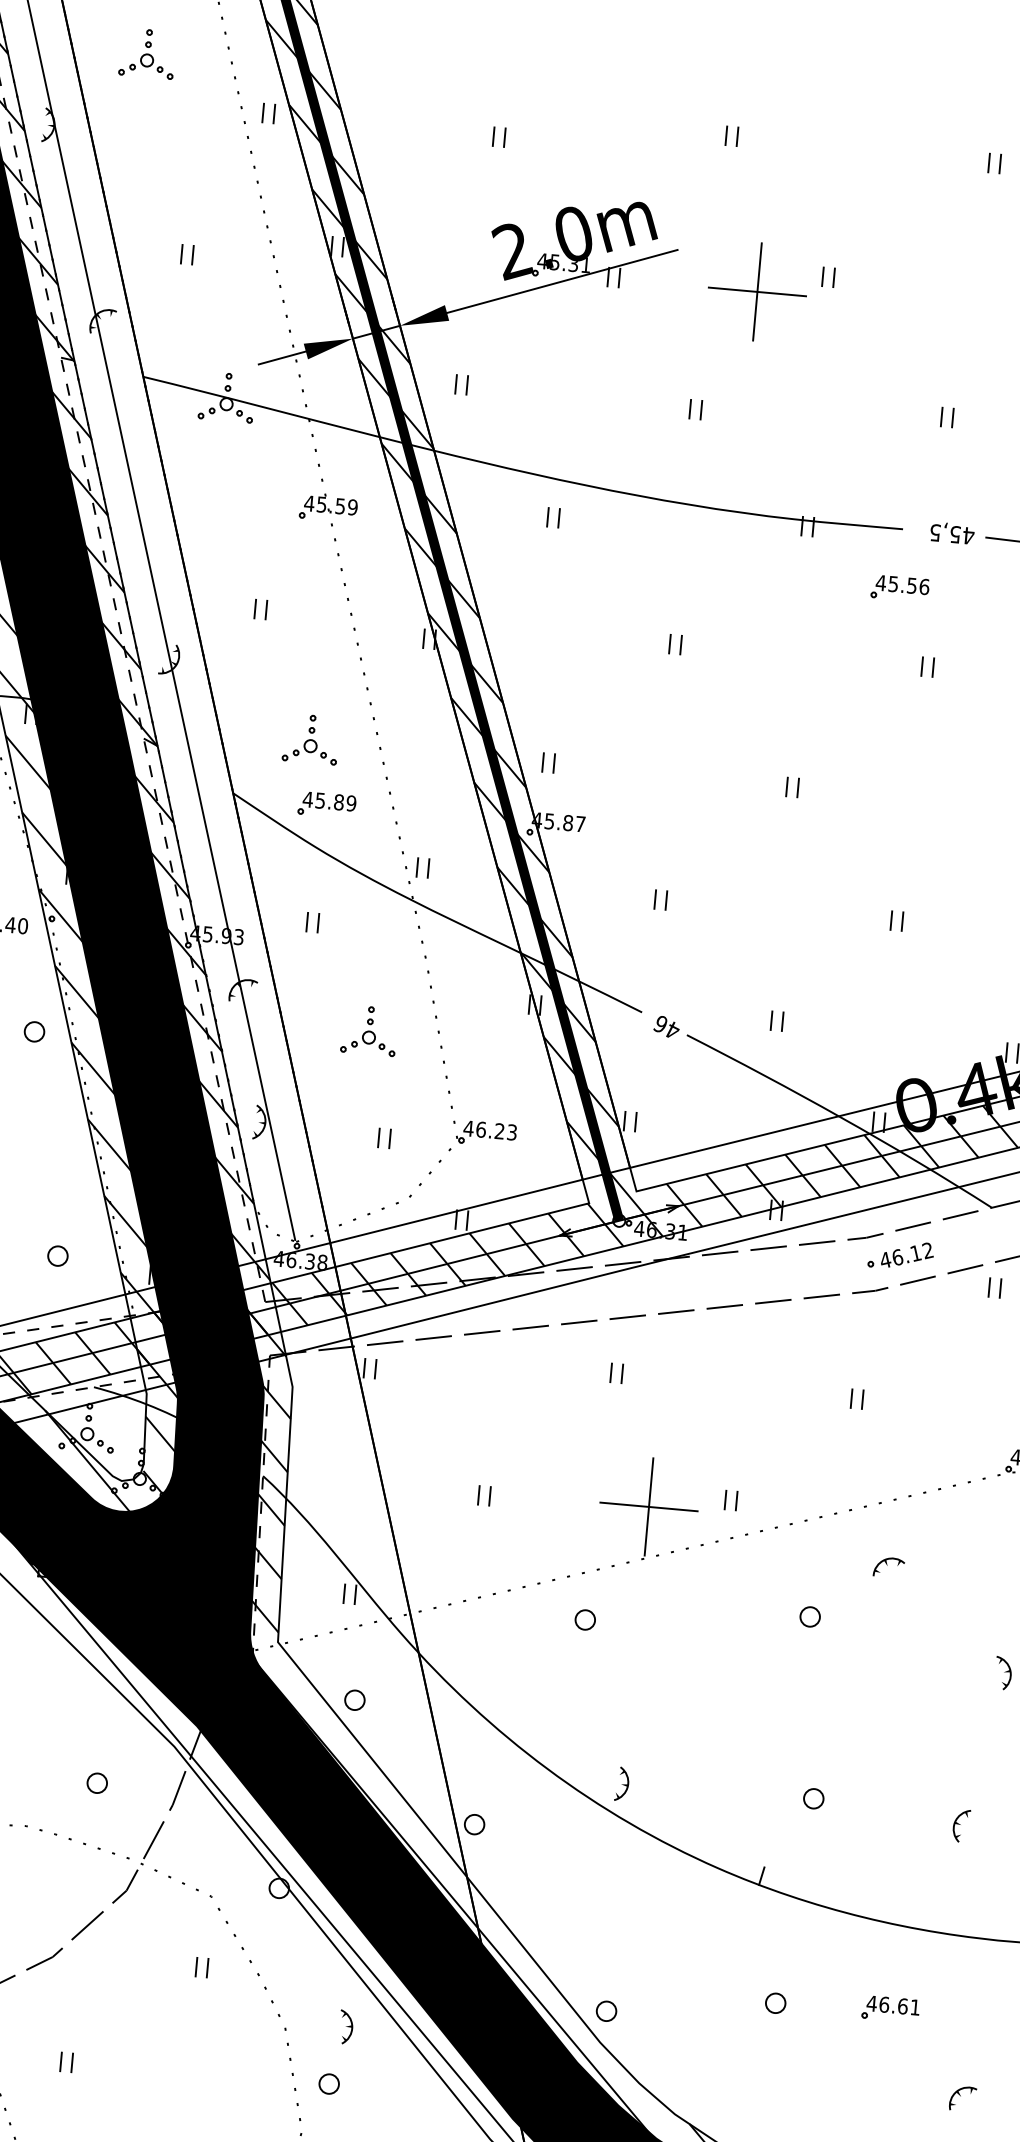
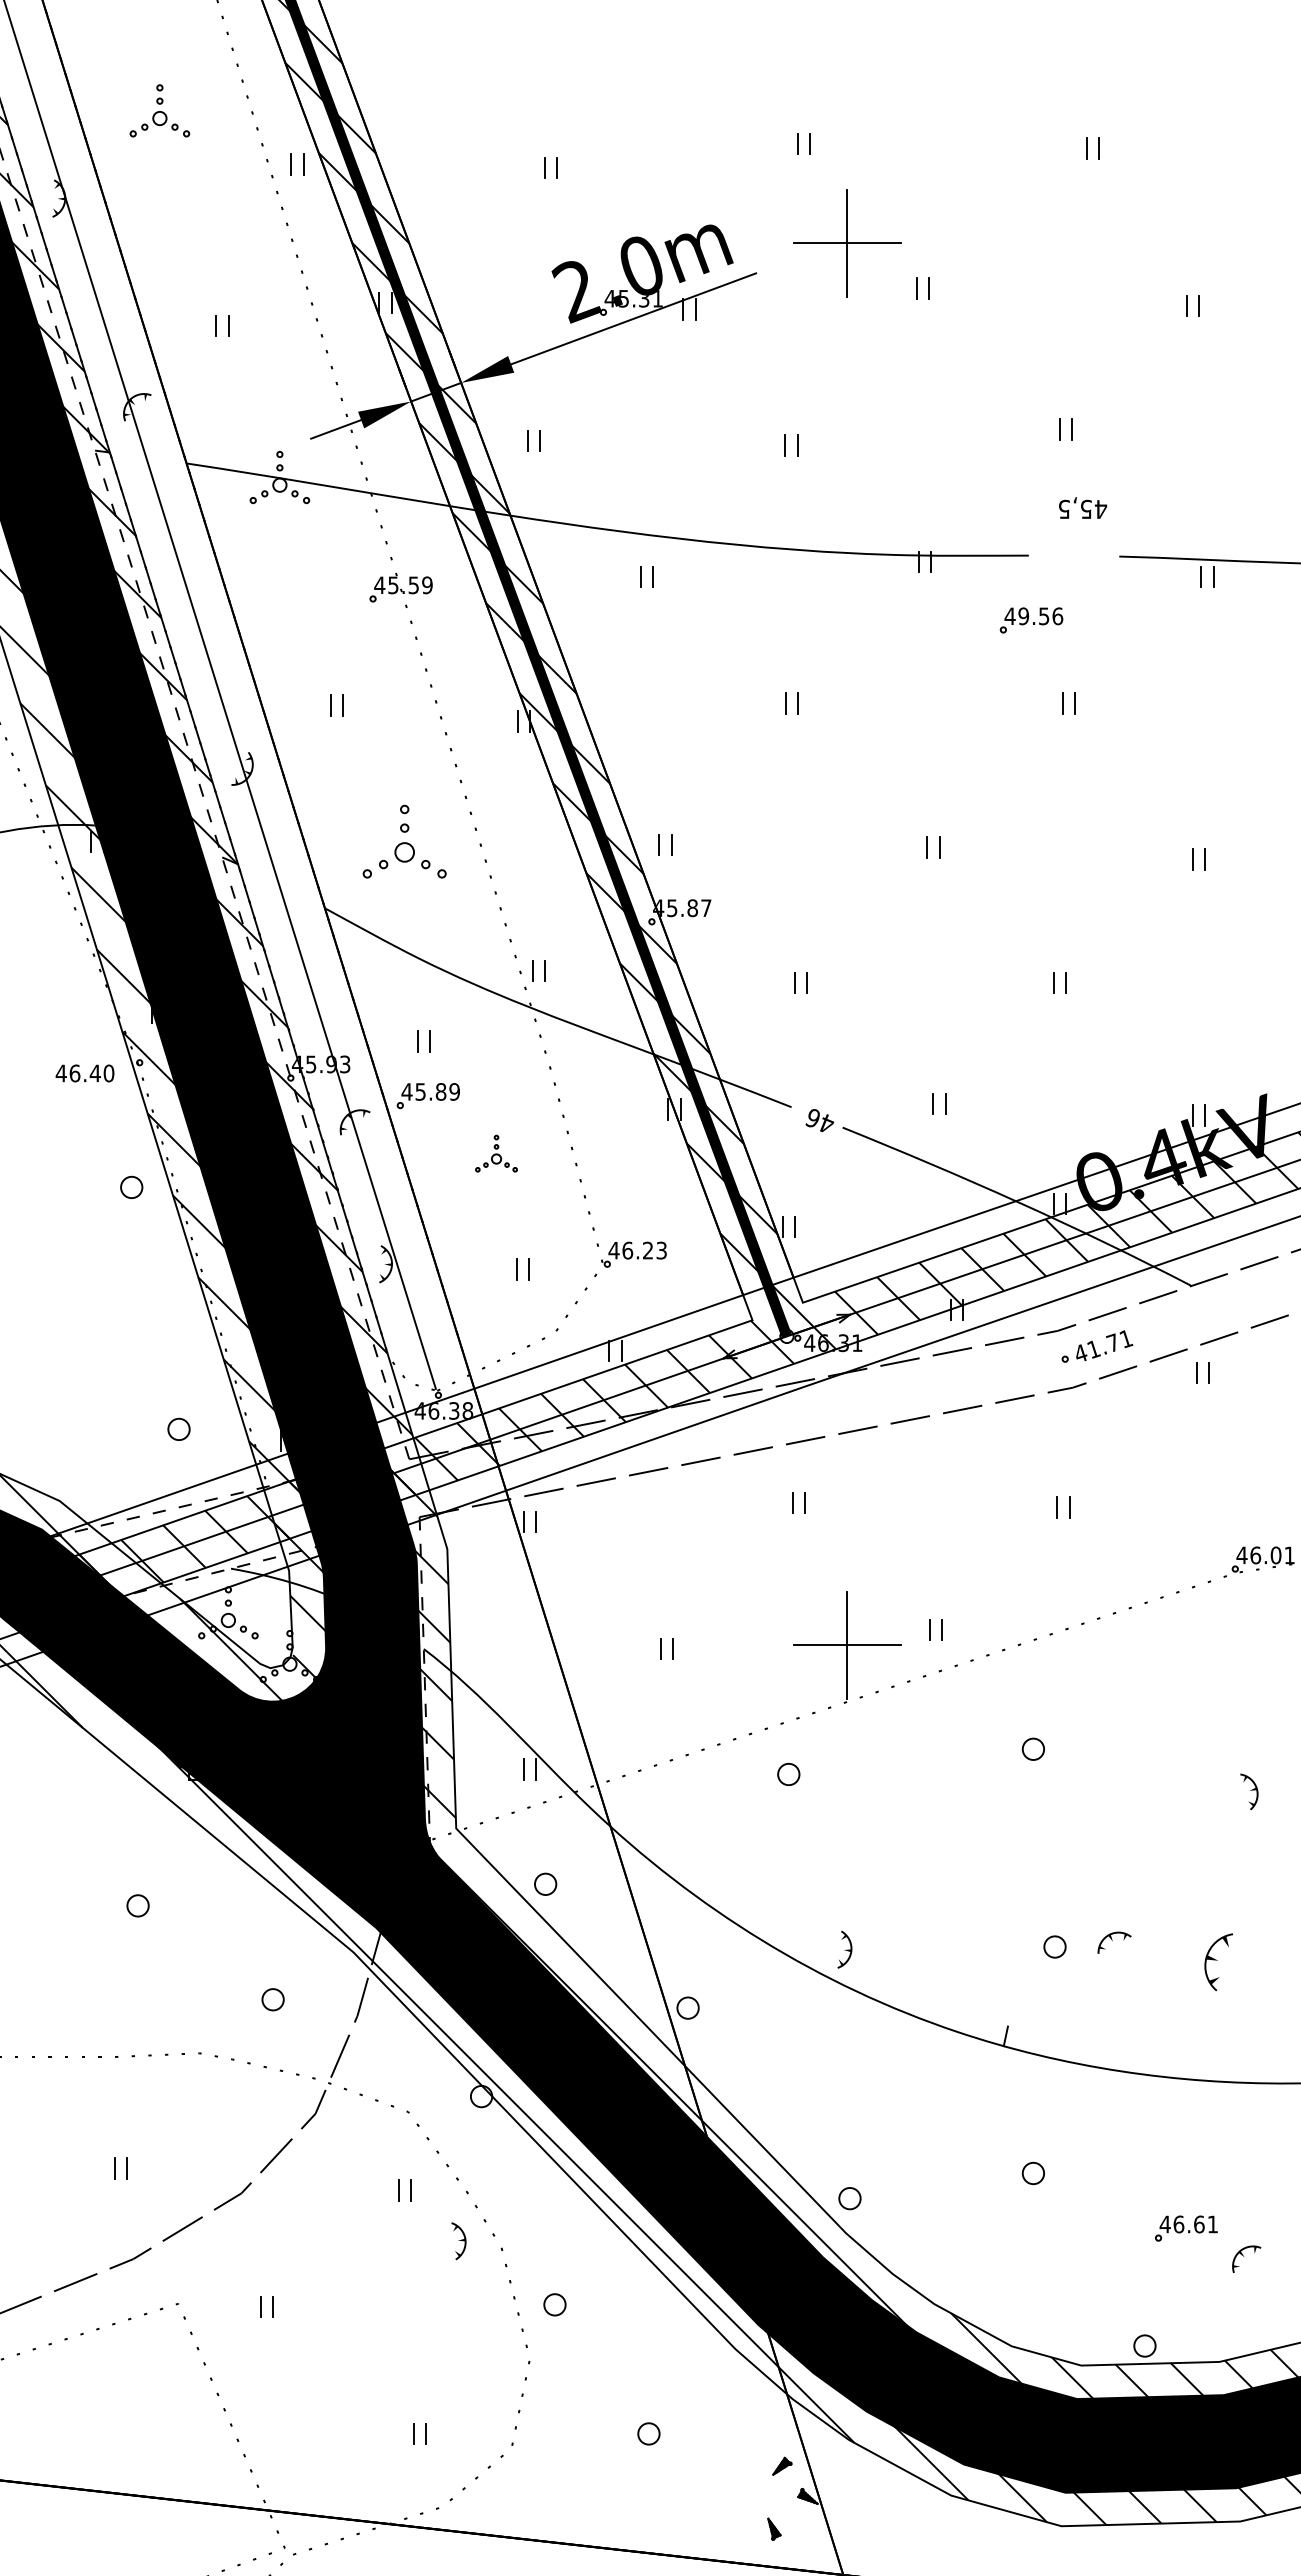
part: (757, 292) -> (847, 243), moved
text: (952, 532) -> (1083, 507), moved
text: (893, 583) -> (1023, 615), 45.56 -> 49.56
part: (311, 738) -> (404, 841), size x1.4
part: (326, 805) -> (427, 1096), moved
part: (369, 1030) -> (496, 1153), size x0.7
text: (913, 1254) -> (1110, 1344), 46.12 -> 41.71
part: (889, 1567) -> (1114, 1942), moved
part: (961, 1826) -> (1218, 1962), size x1.6
part: (890, 2009) -> (1186, 2228), moved
part: (345, 2027) -> (458, 2241), moved

